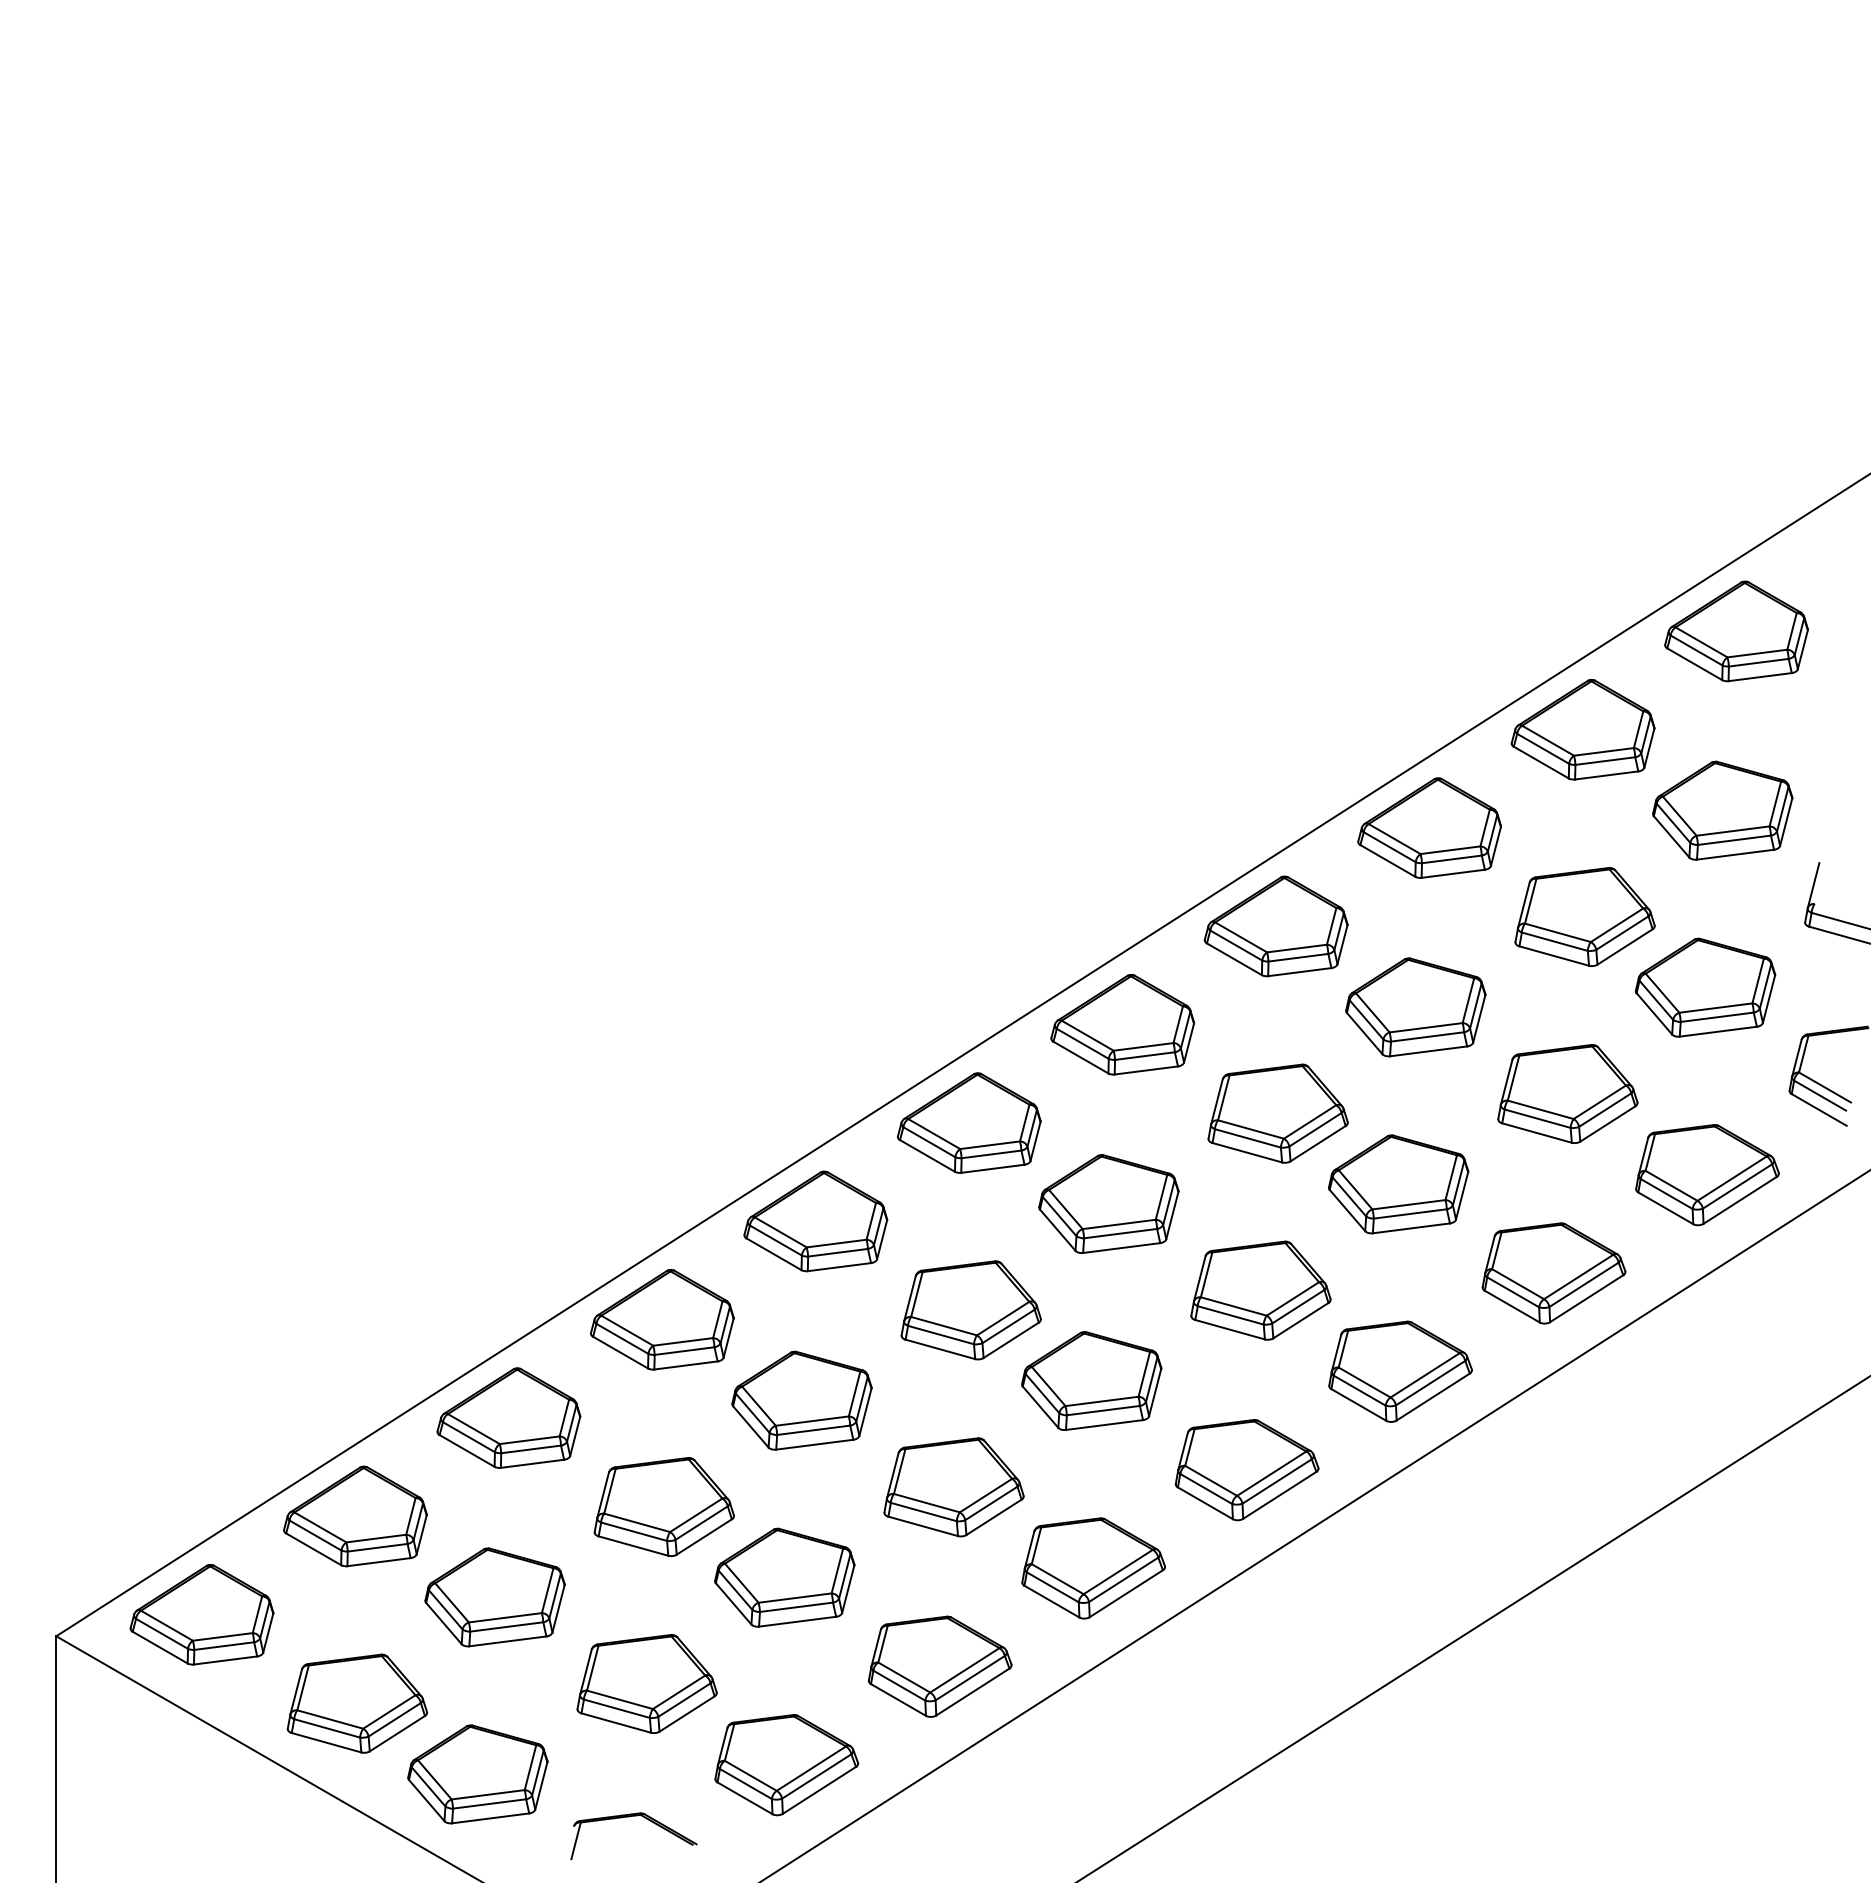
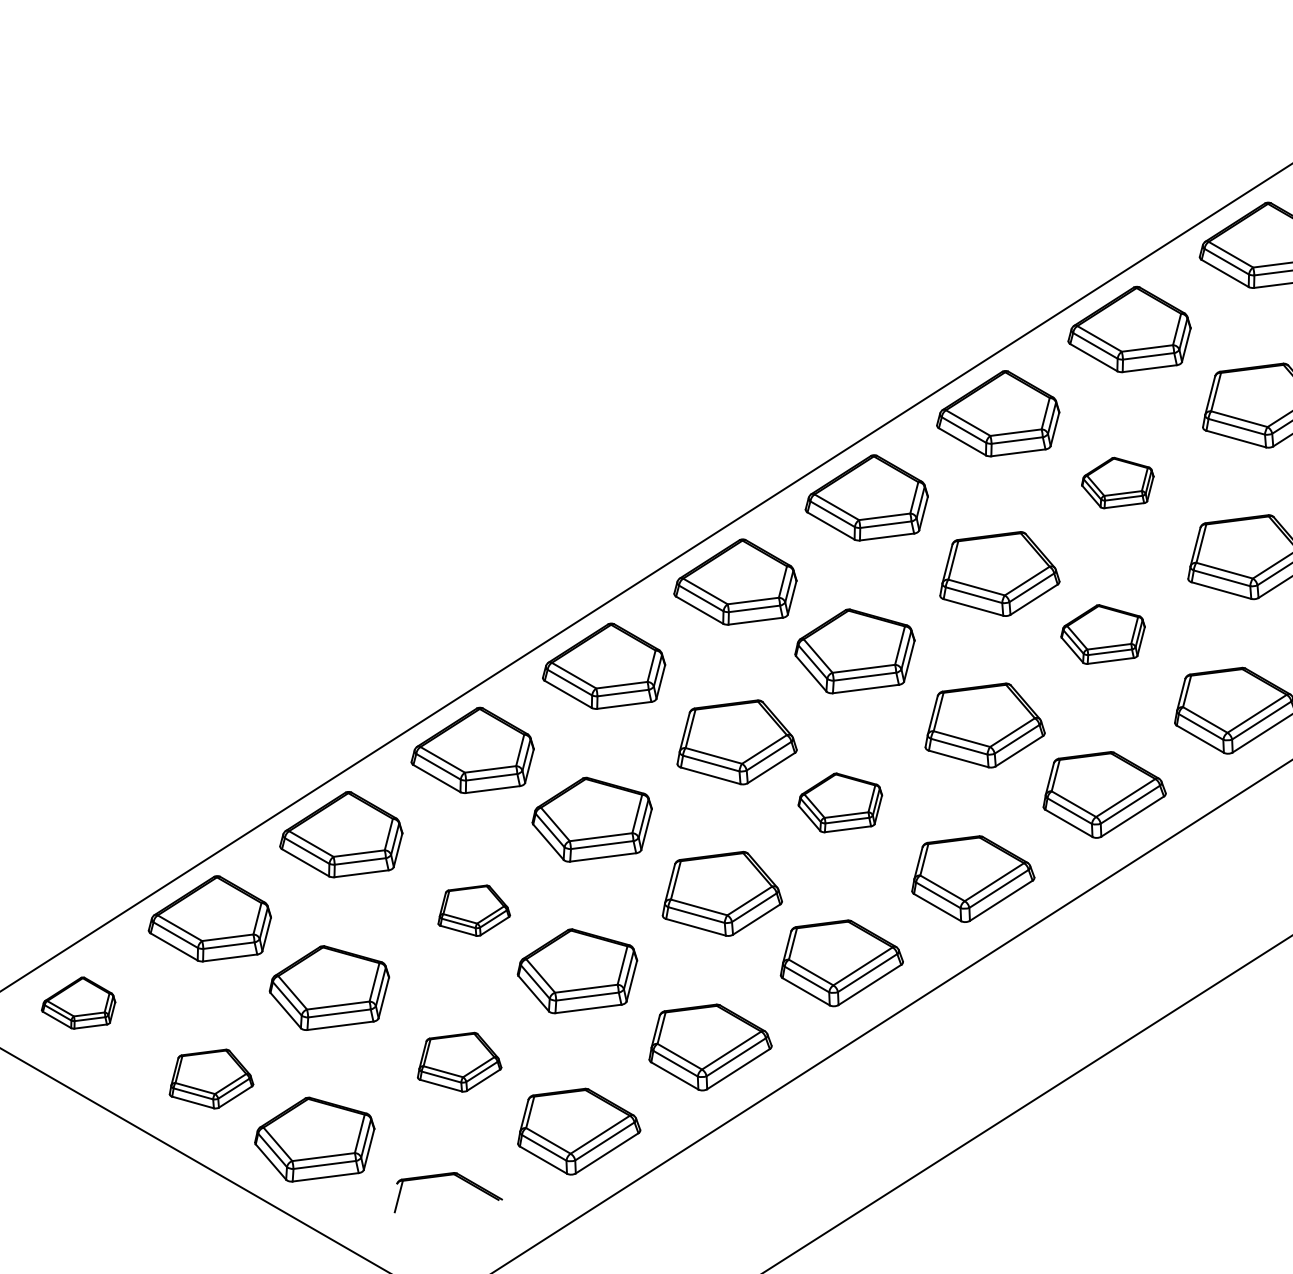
part: (1415, 1007) -> (1117, 483), size x0.6
part: (1398, 1184) -> (1102, 634), size x0.7
part: (1091, 1380) -> (840, 802), size x0.7
part: (663, 1506) -> (473, 910), size x0.6
part: (201, 1614) -> (78, 1002), size x0.6
part: (646, 1683) -> (459, 1061), size x0.7
part: (356, 1703) -> (210, 1078), size x0.7

